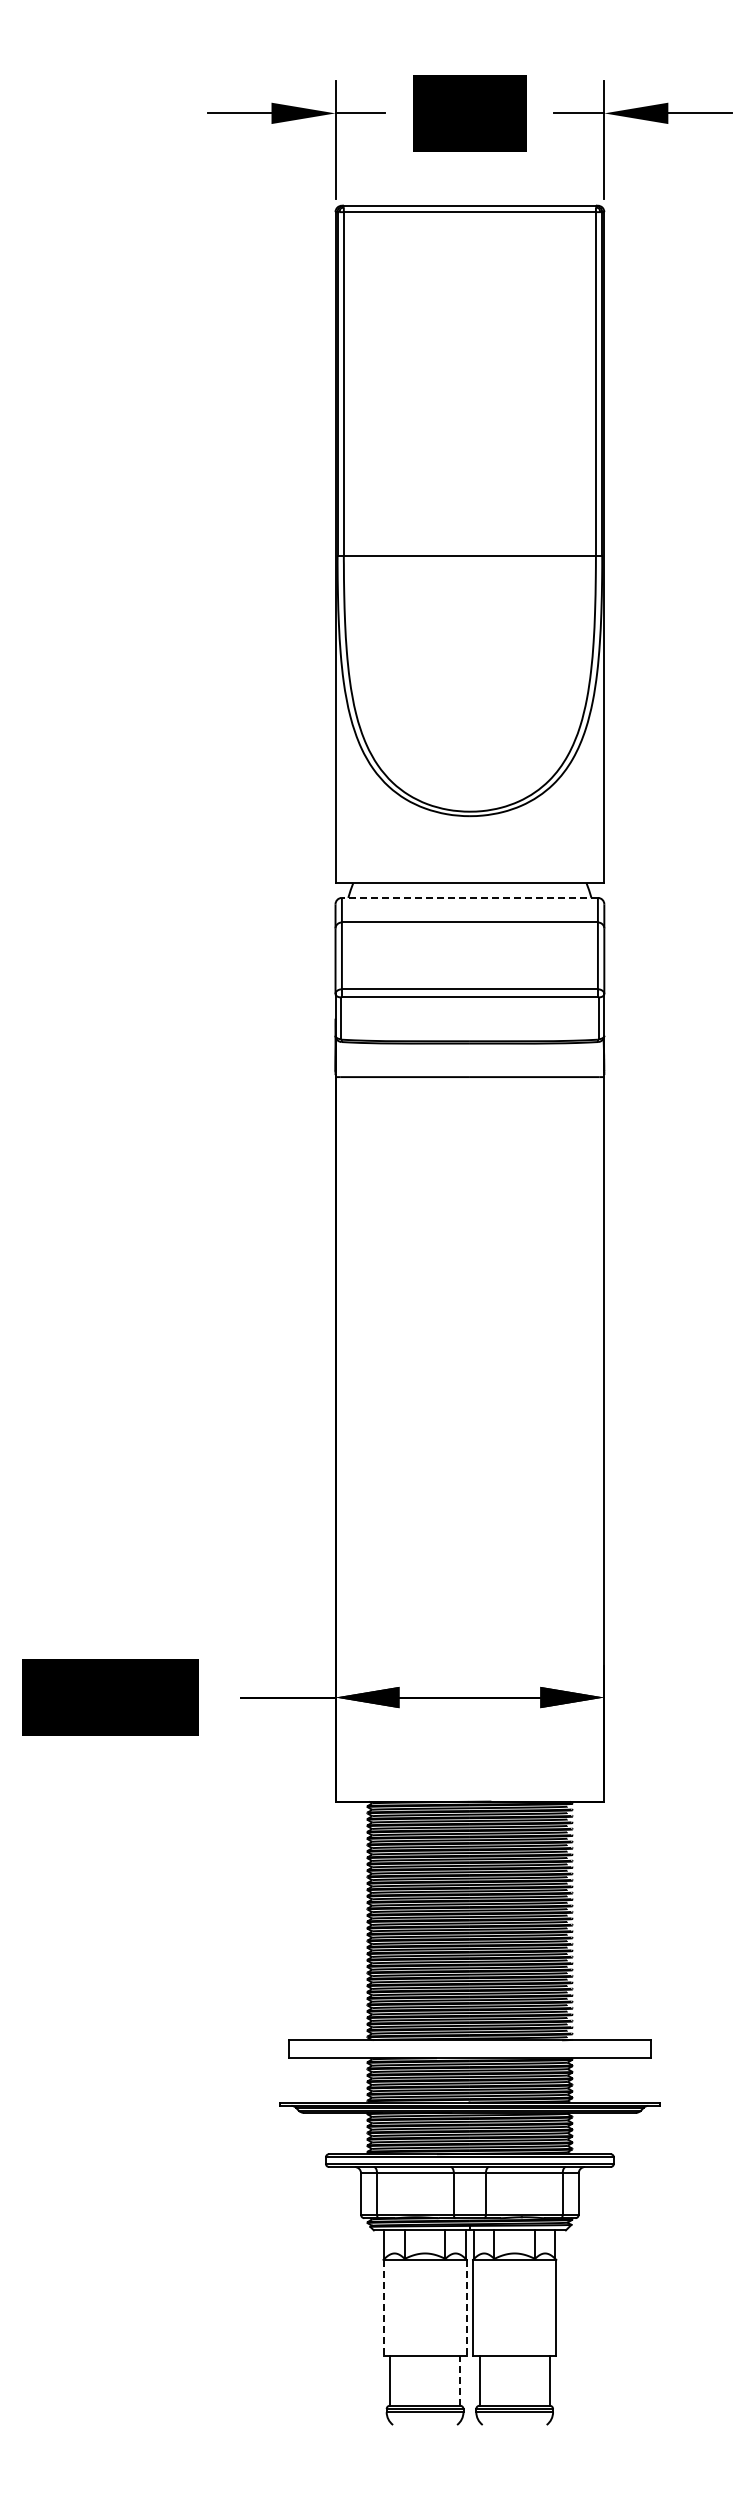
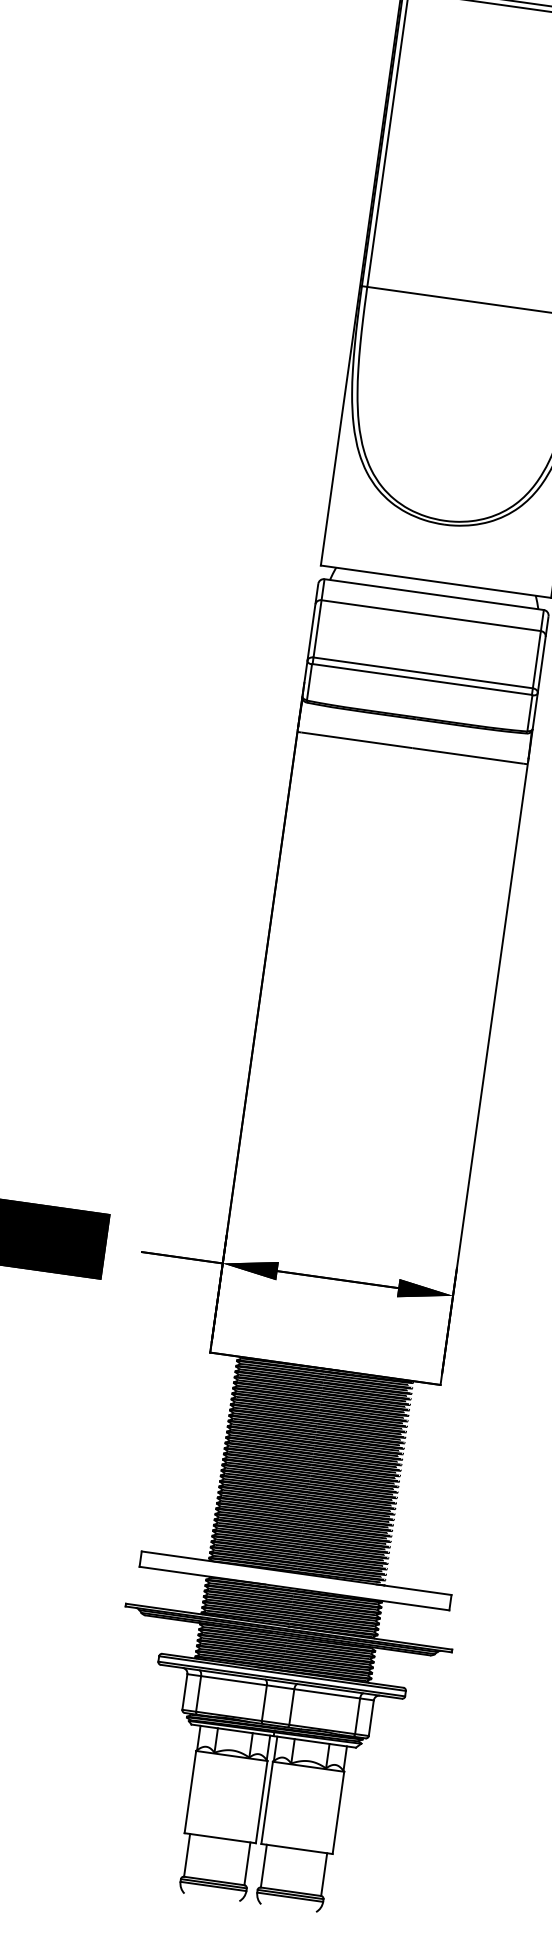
line: (469, 897) -> (433, 594), dashed -> solid
line: (383, 2308) -> (190, 1792), dashed -> solid
line: (466, 2308) -> (261, 1802), dashed -> solid
line: (460, 2380) -> (247, 1863), dashed -> solid

